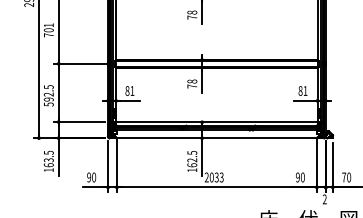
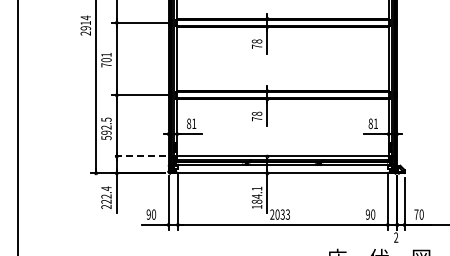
line: (79, 122) -> (138, 156), solid -> dashed
text: (191, 158) -> (256, 194), 162.5 -> 184.1
text: (48, 161) -> (106, 197), 163.5 -> 222.4

